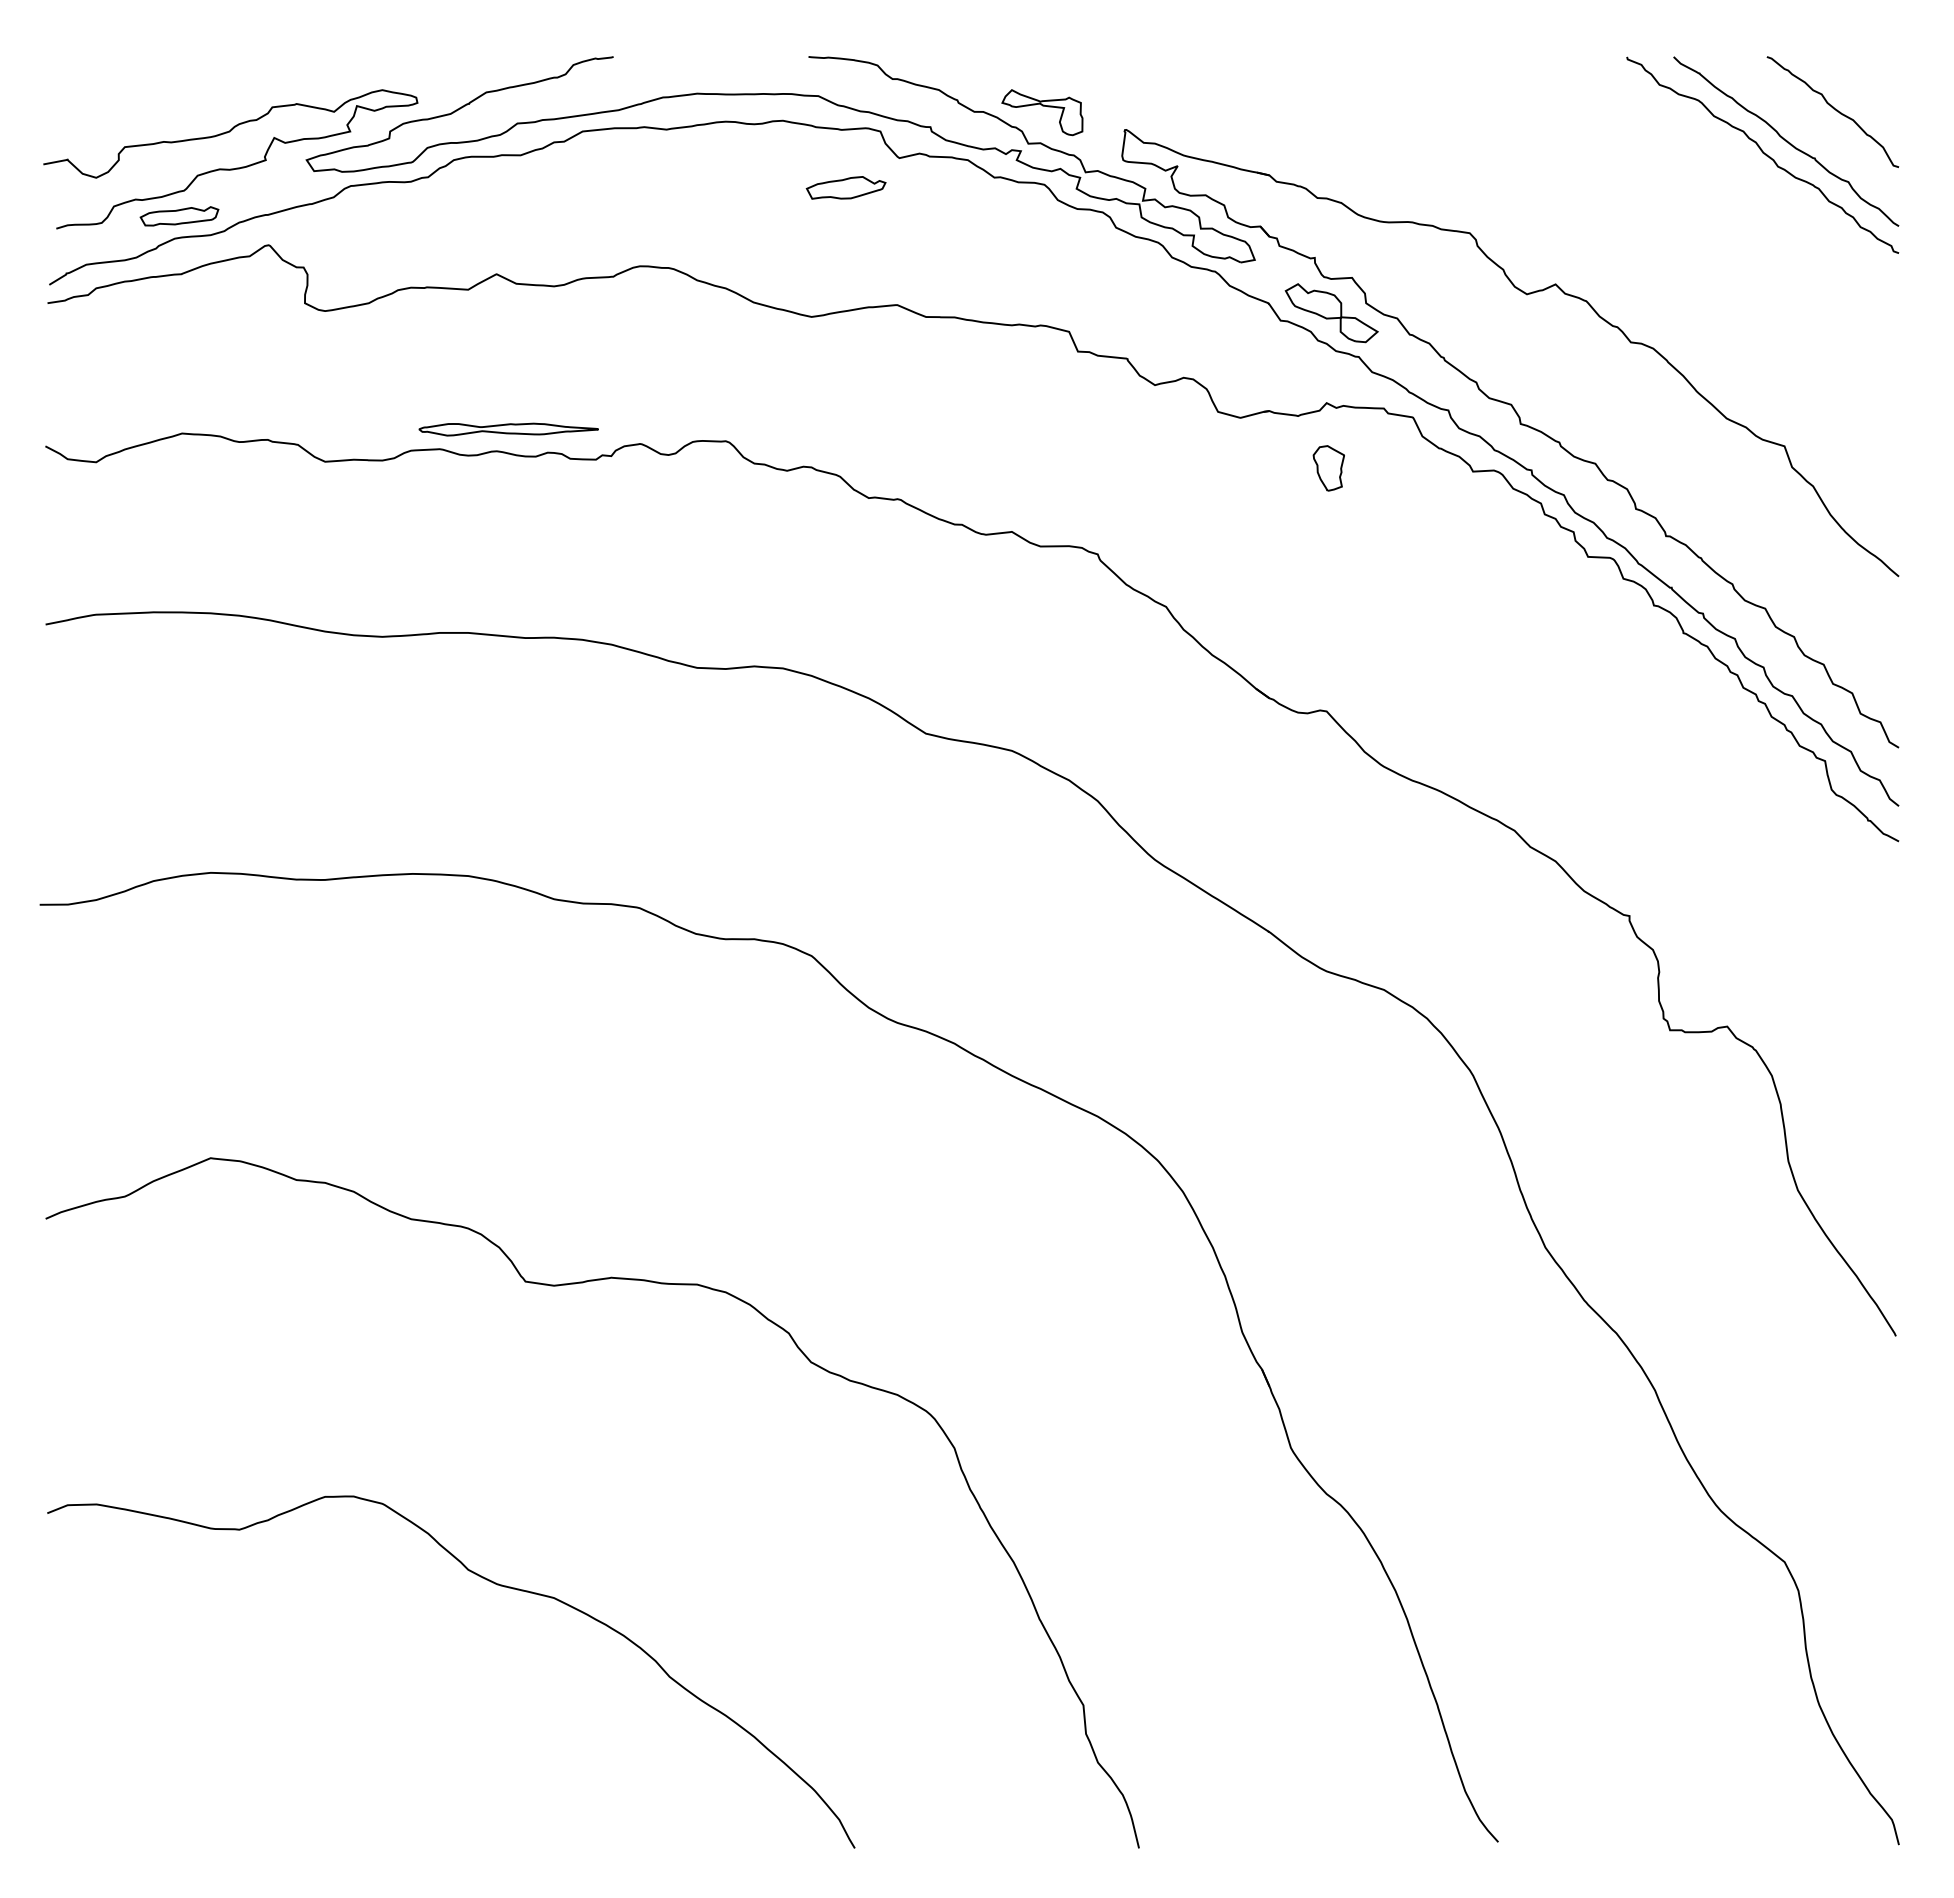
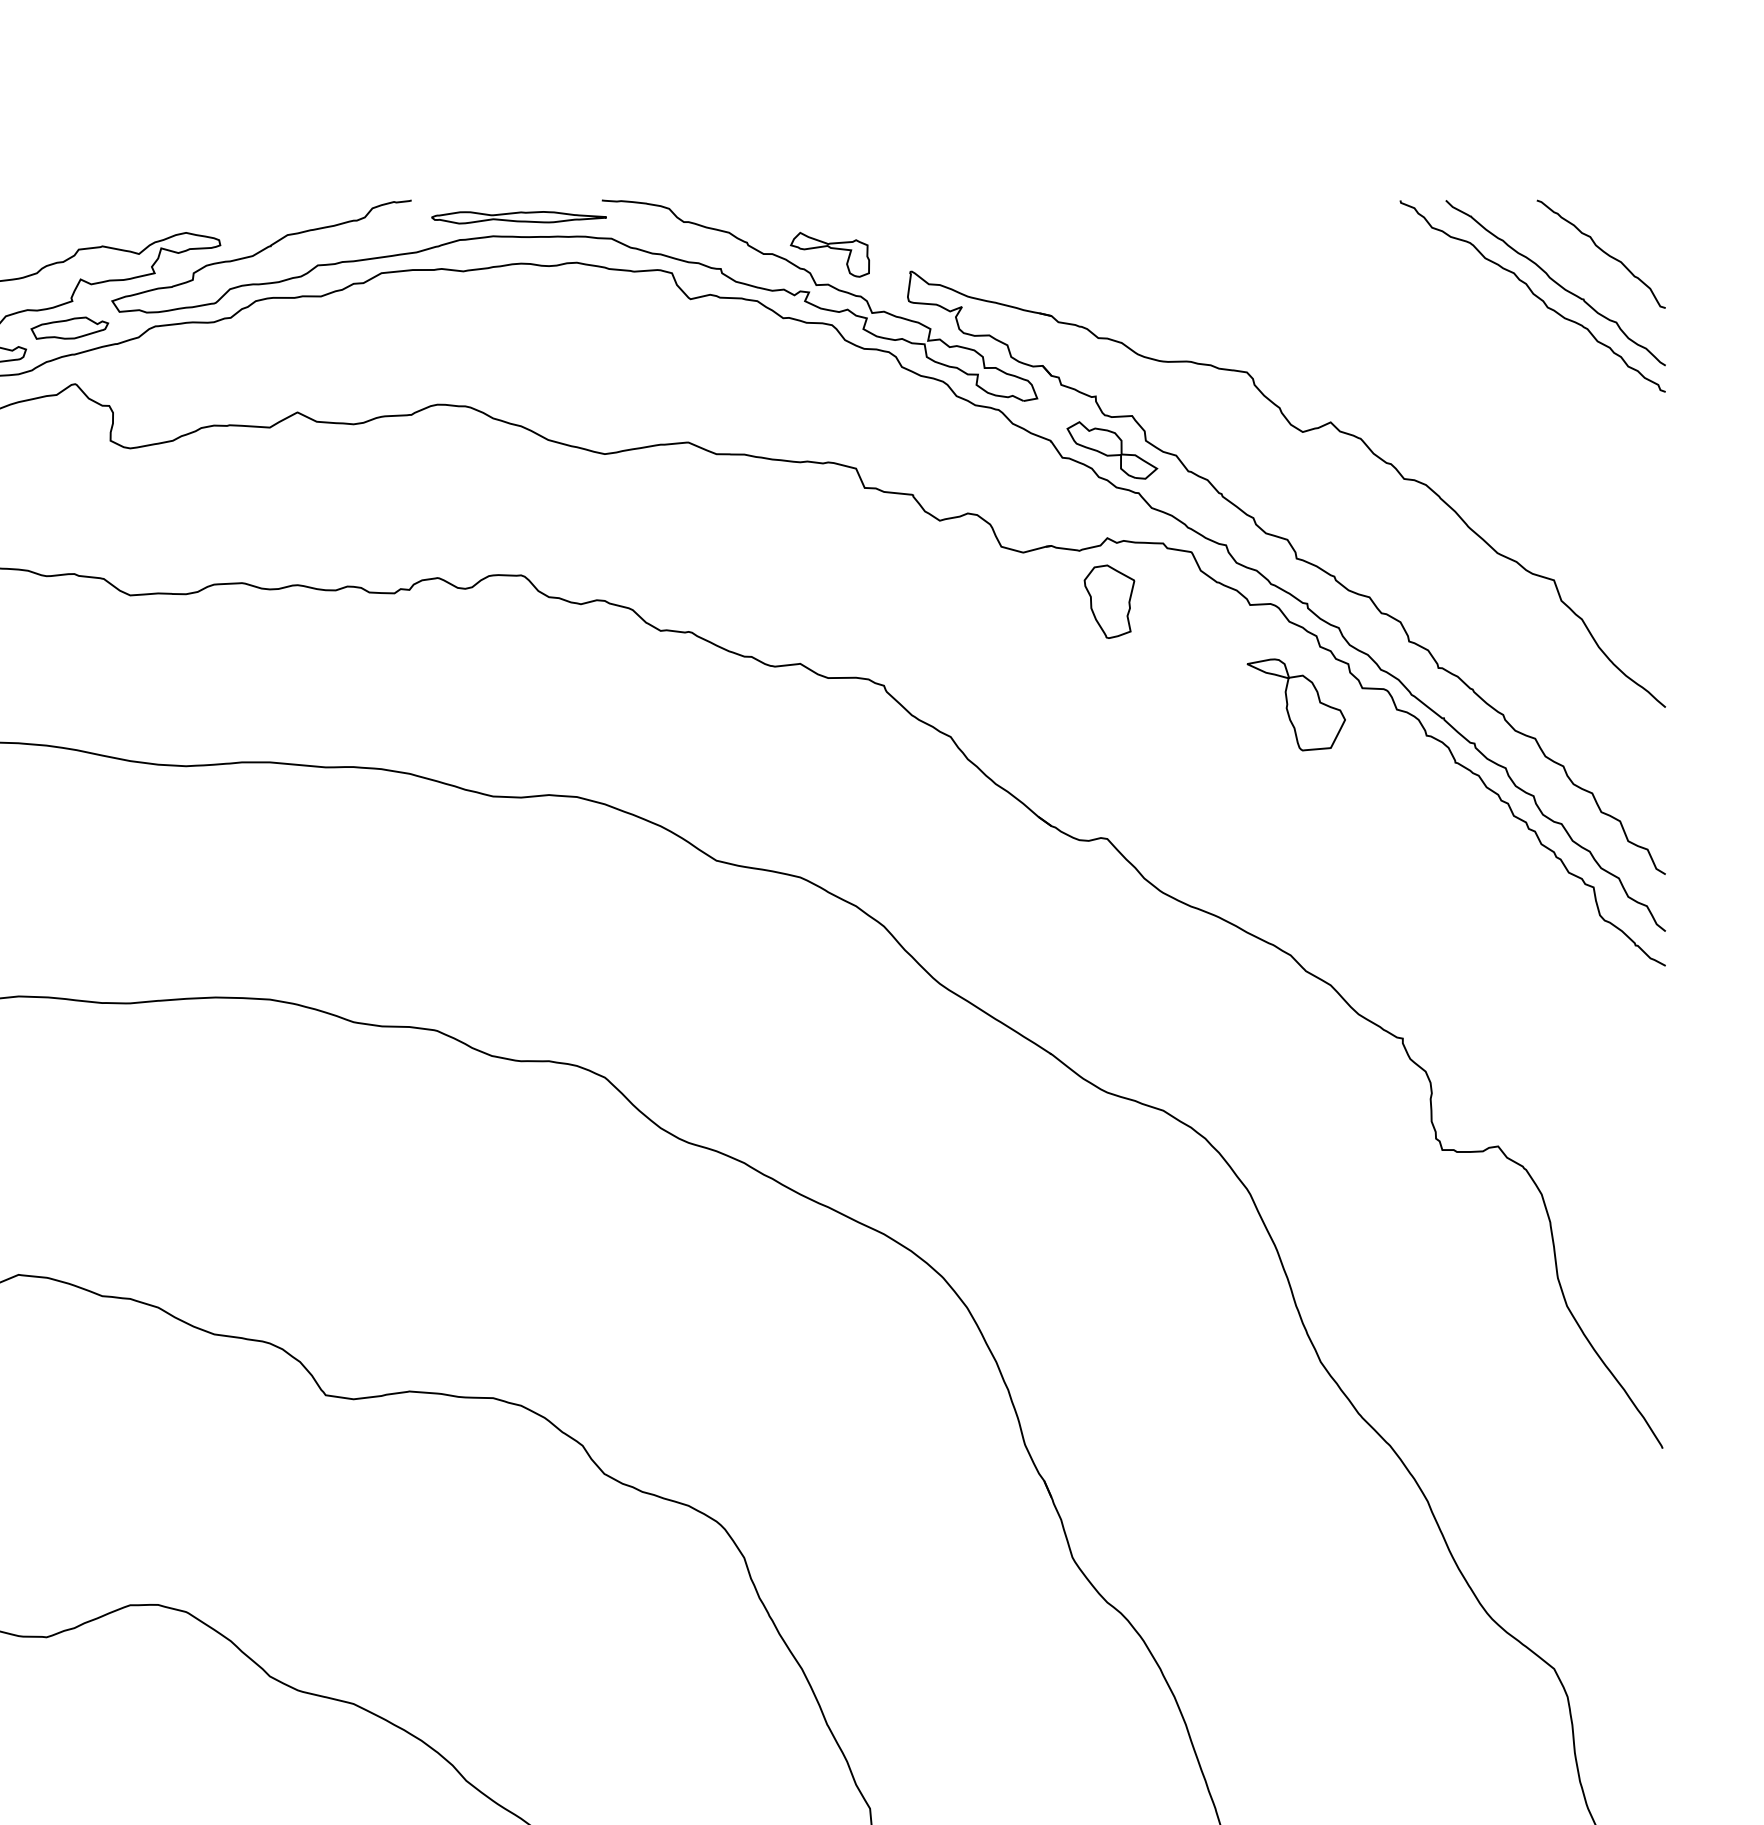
part: (845, 187) -> (69, 327), moved
part: (508, 429) -> (518, 217), moved
part: (1328, 468) -> (1109, 601), size x1.67
part: (1520, 573) -> (1296, 704), added

